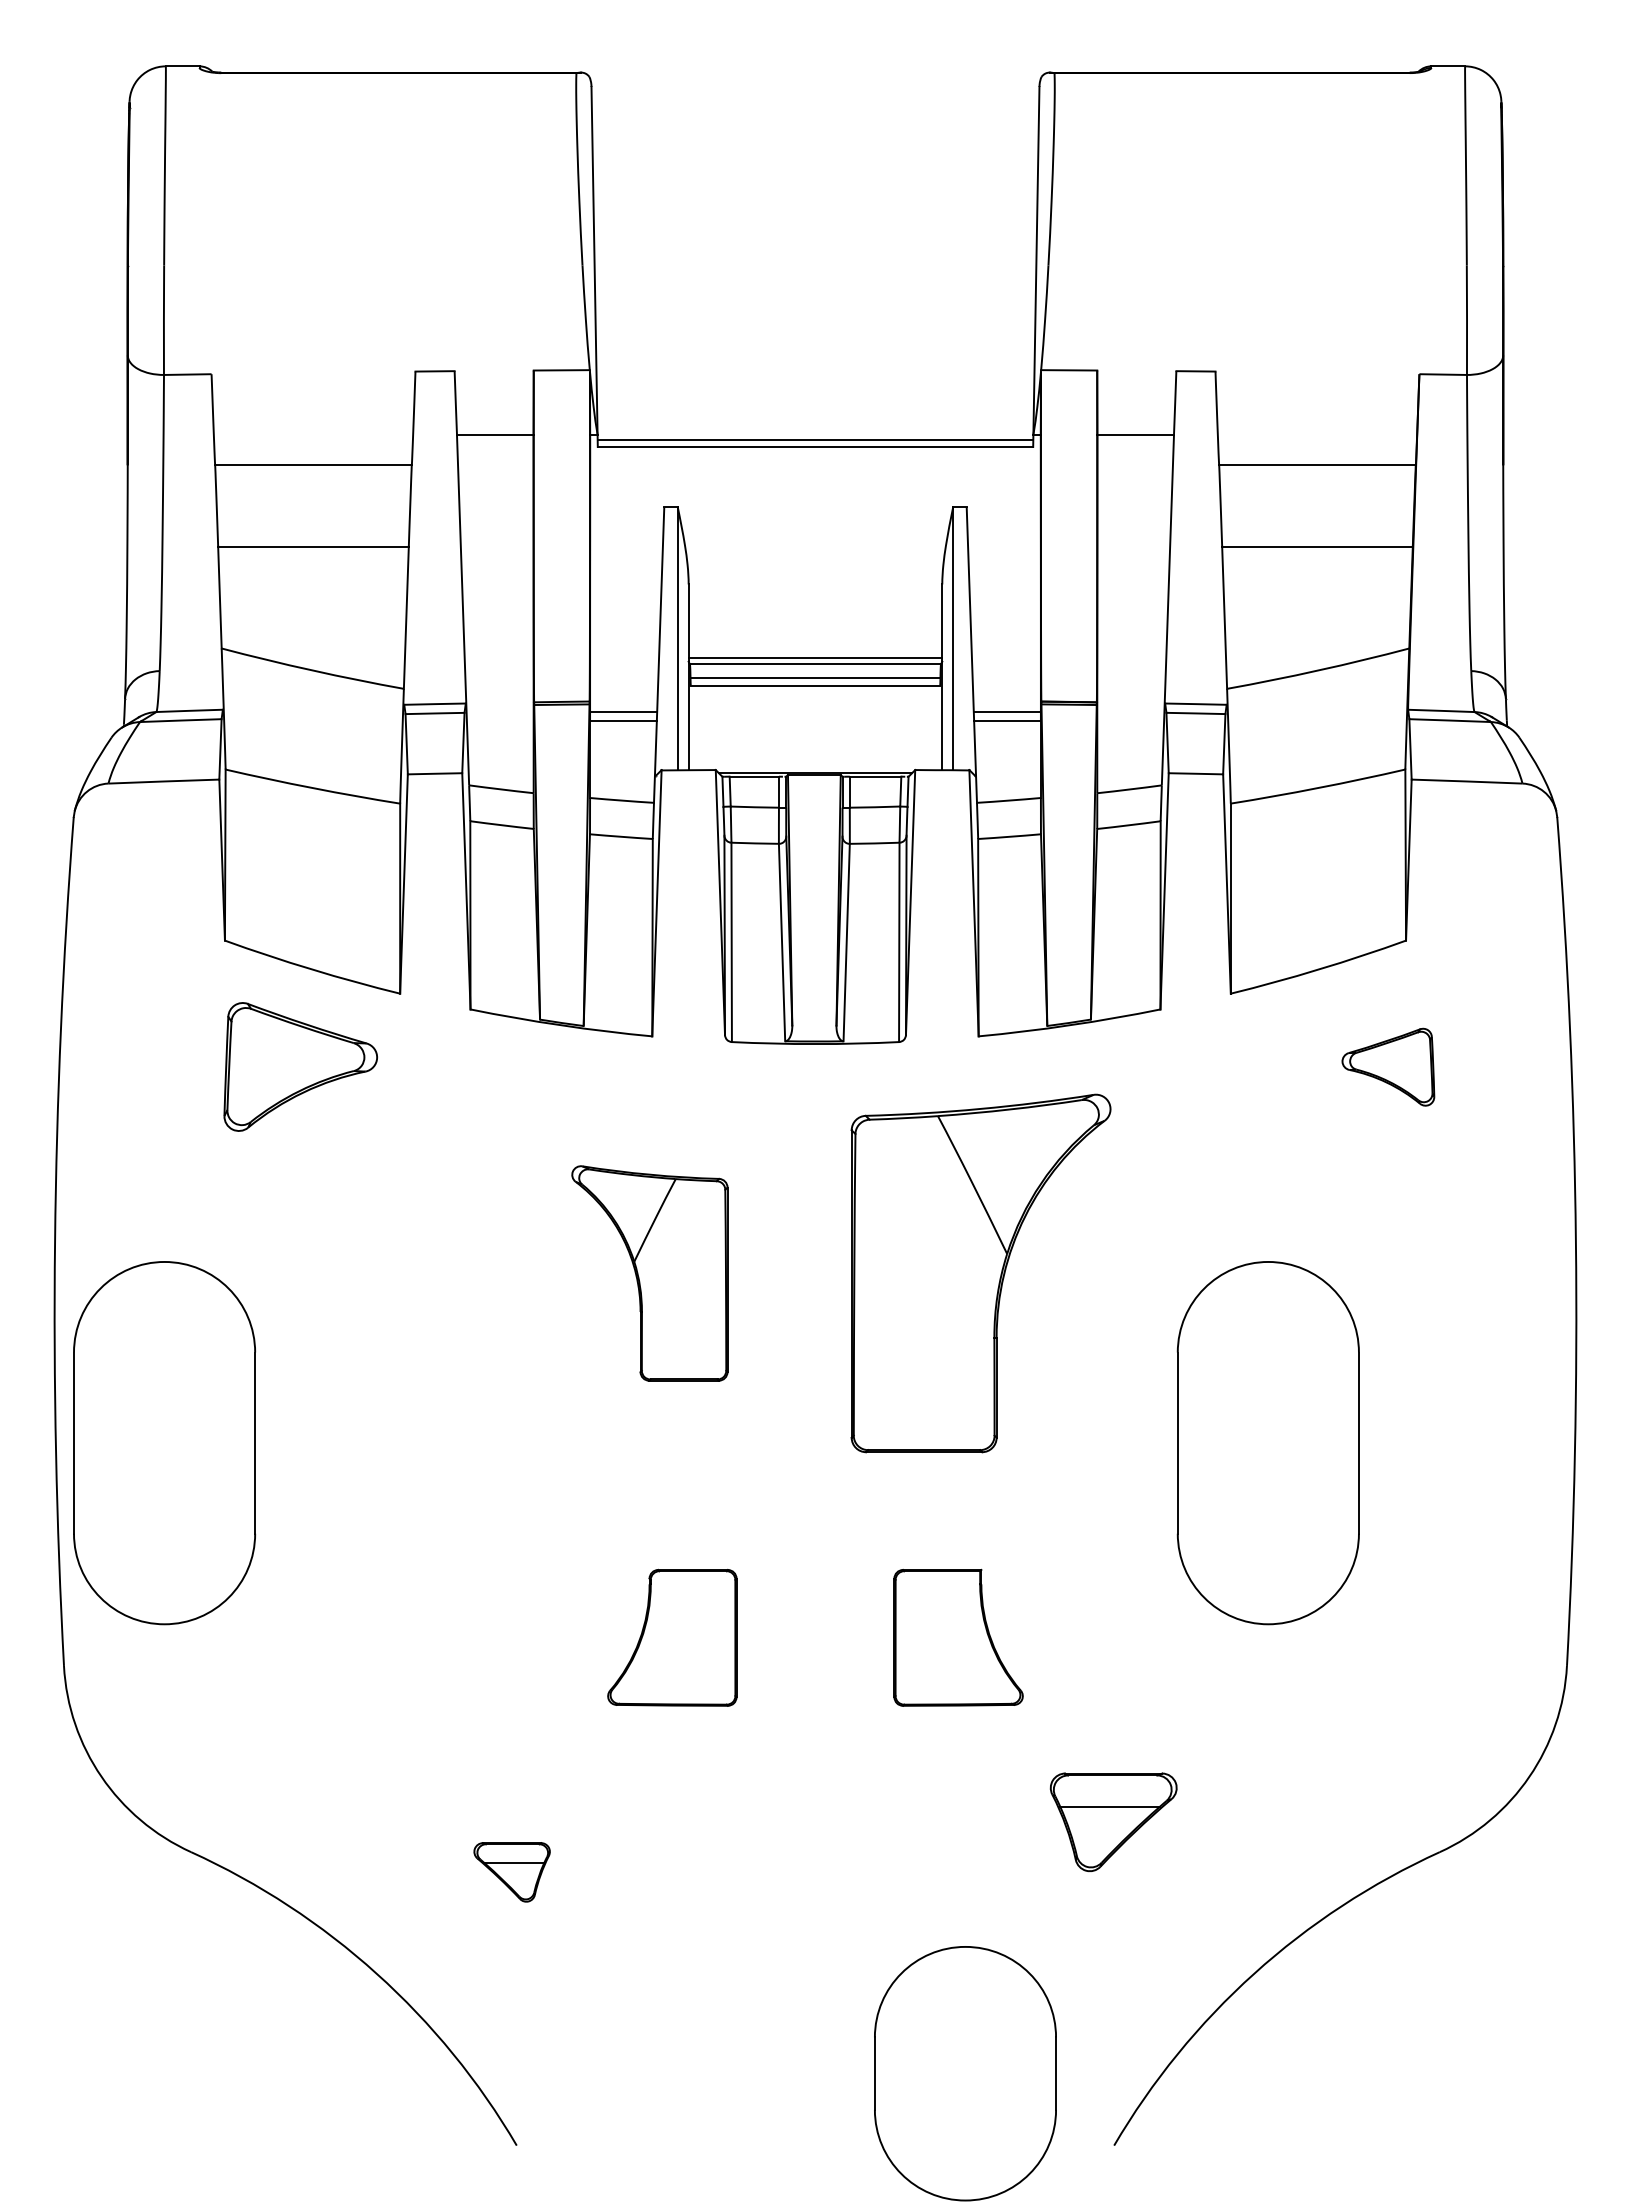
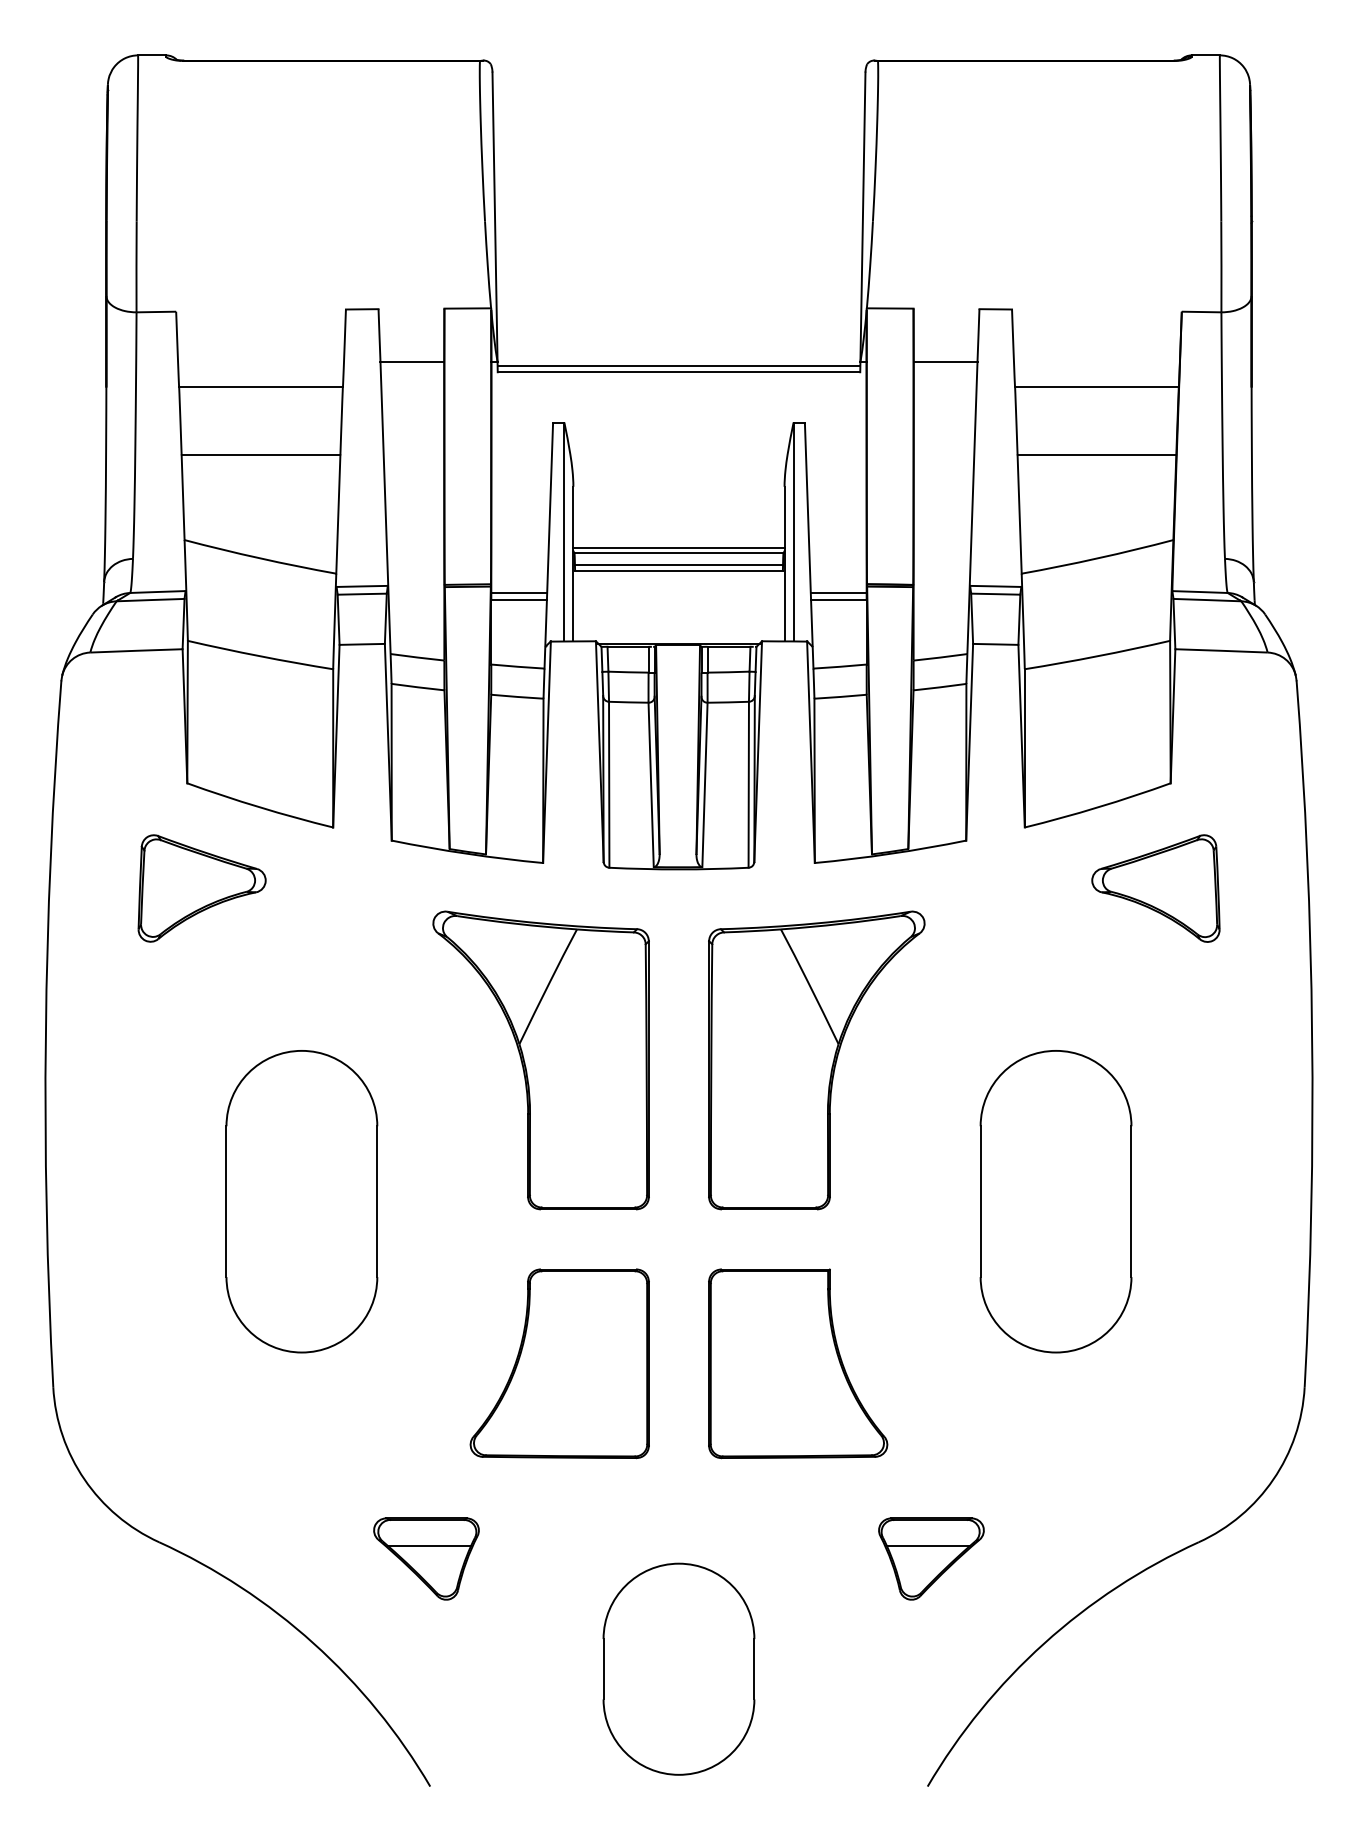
part: (300, 1066) -> (201, 888), moved
part: (1388, 1067) -> (1156, 888), size x1.67
part: (649, 1273) -> (540, 1060), size x1.67
part: (164, 1443) -> (301, 1202), moved
part: (672, 1637) -> (559, 1363), size x1.67
part: (958, 1637) -> (798, 1363), size x1.67
part: (1113, 1822) -> (931, 1559), moved
part: (511, 1872) -> (425, 1559), size x1.67
part: (965, 2073) -> (679, 1669), moved

